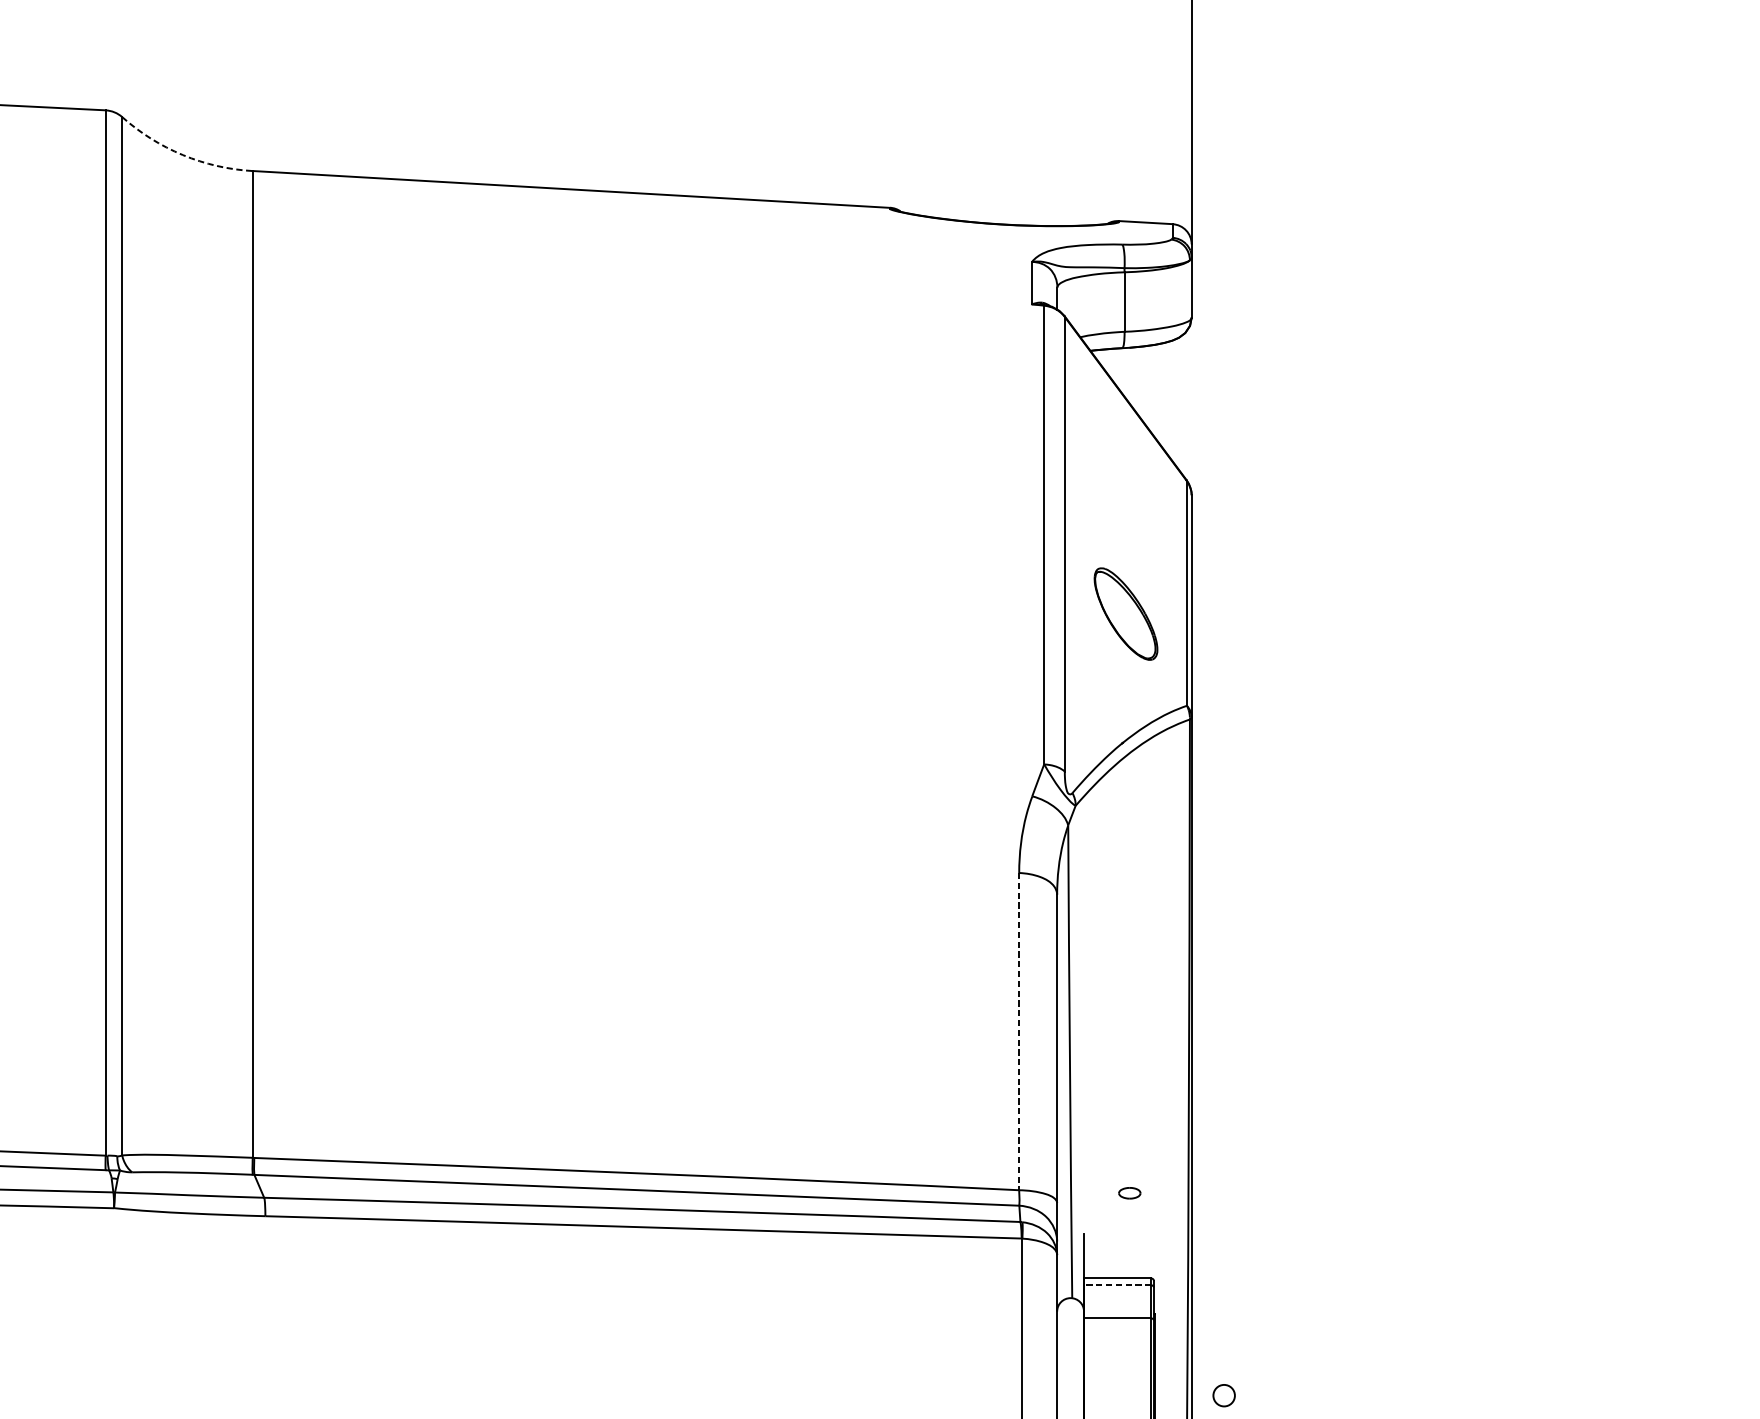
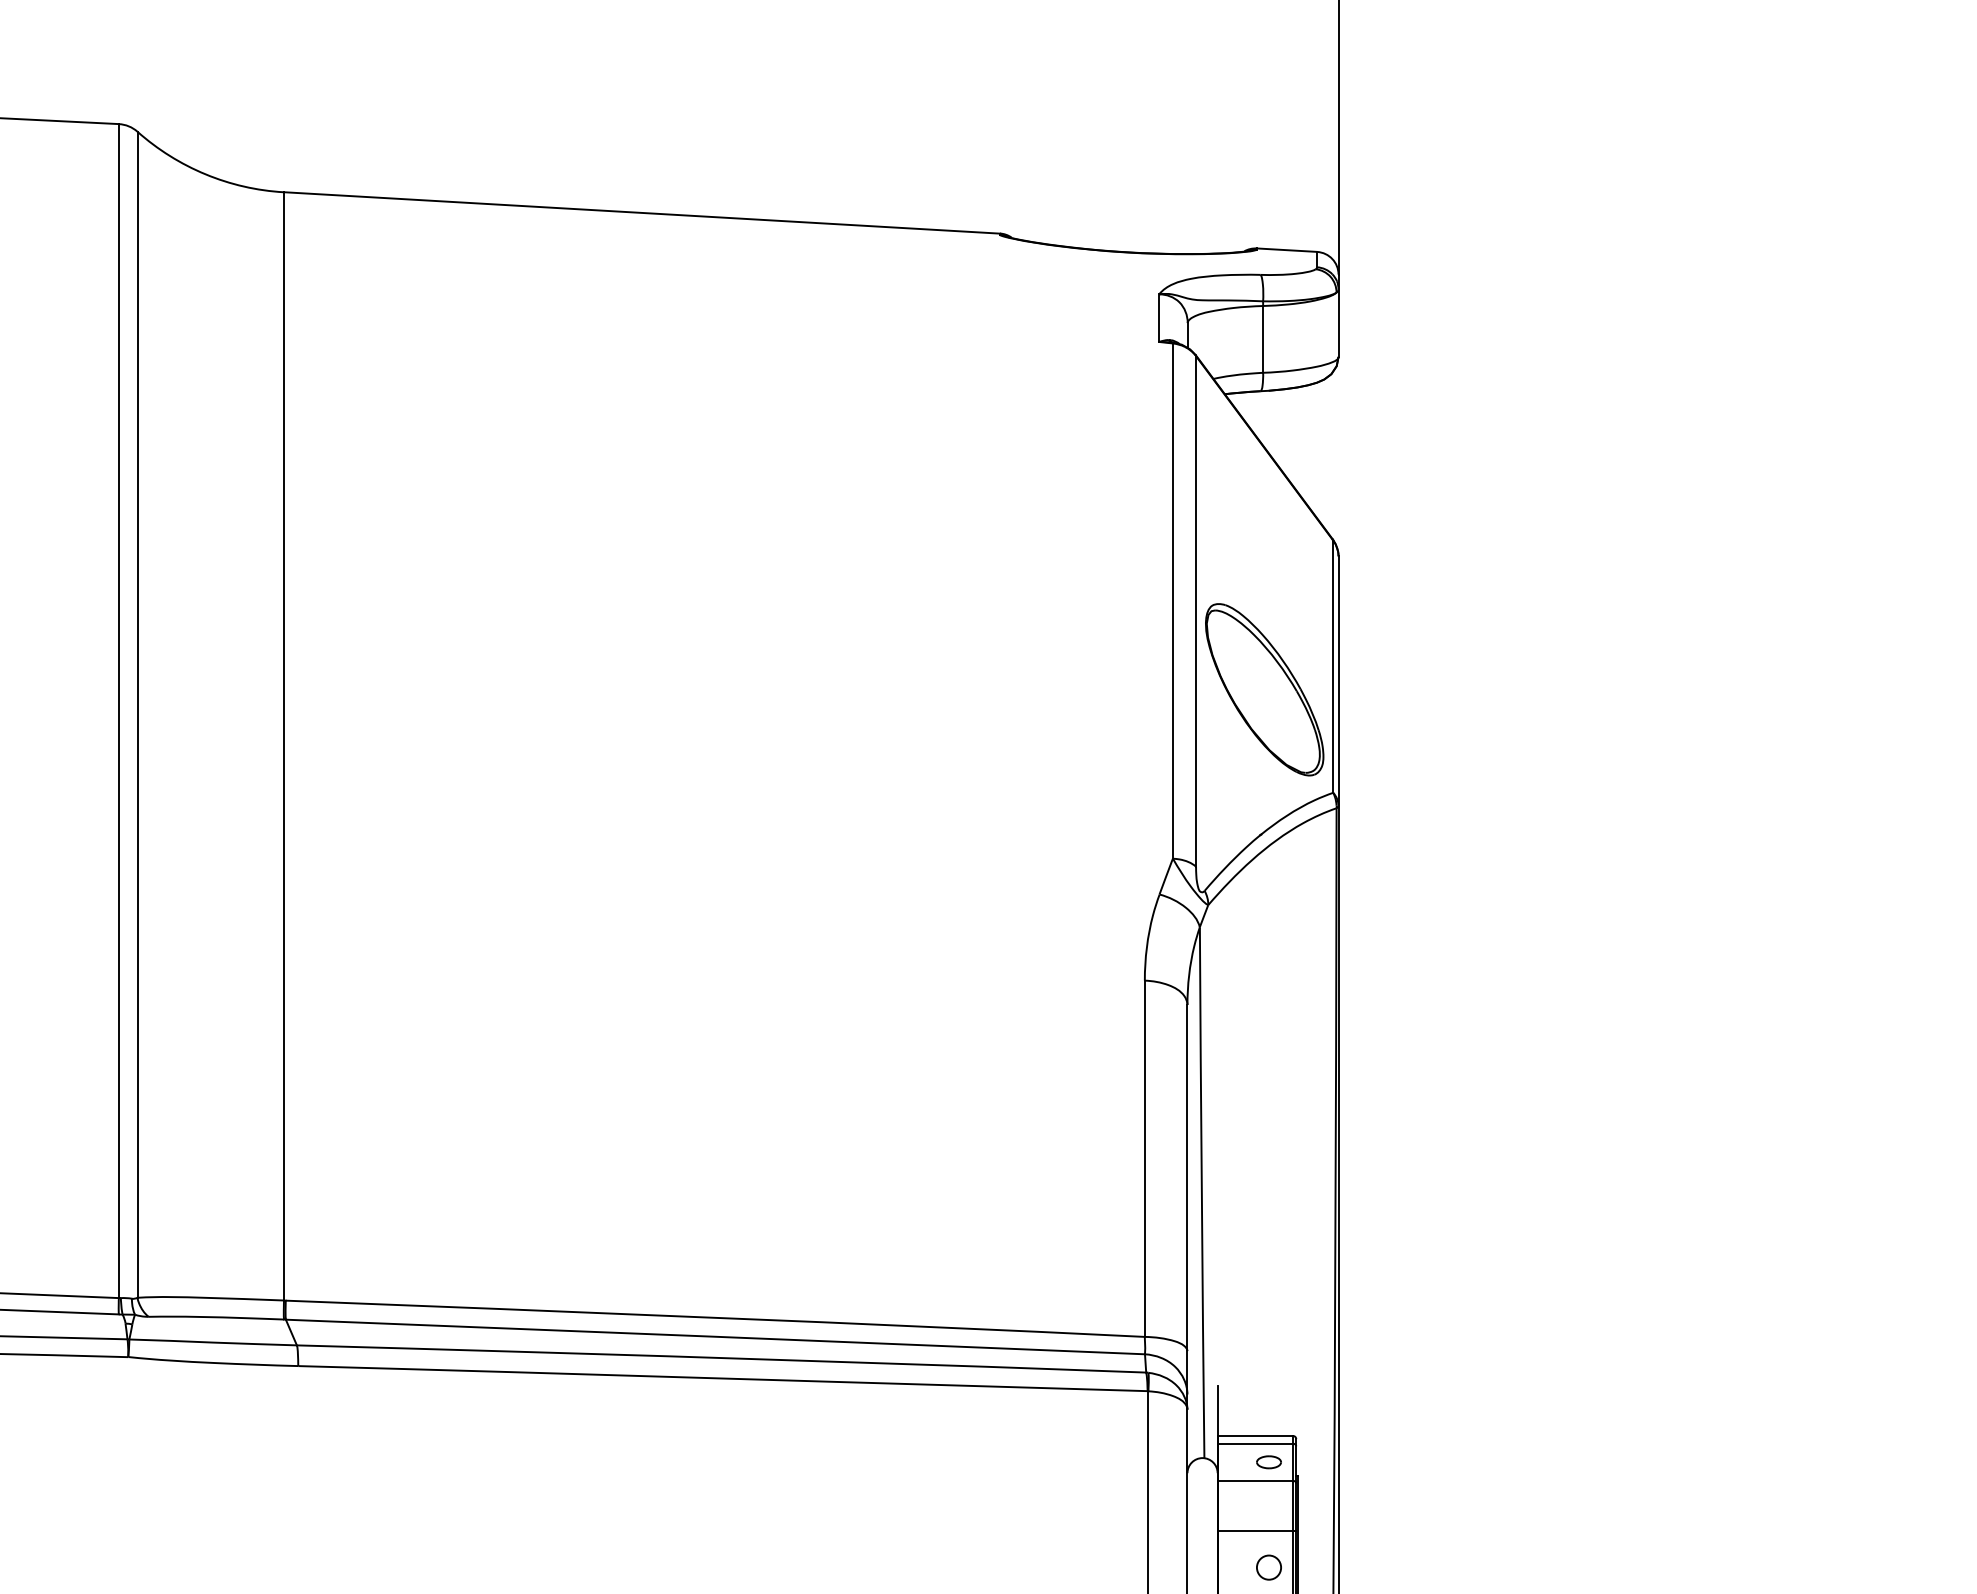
arc: (182, 155) -> (205, 174), dashed -> solid
part: (1125, 613) -> (1264, 689), size x1.67
line: (1018, 1032) -> (1144, 1159), dashed -> solid
part: (1129, 1193) -> (1268, 1462), moved
line: (1117, 1285) -> (1255, 1443), dashed -> solid
line: (1118, 1362) -> (1256, 1530), added
circle: (1223, 1395) -> (1268, 1567), moved

